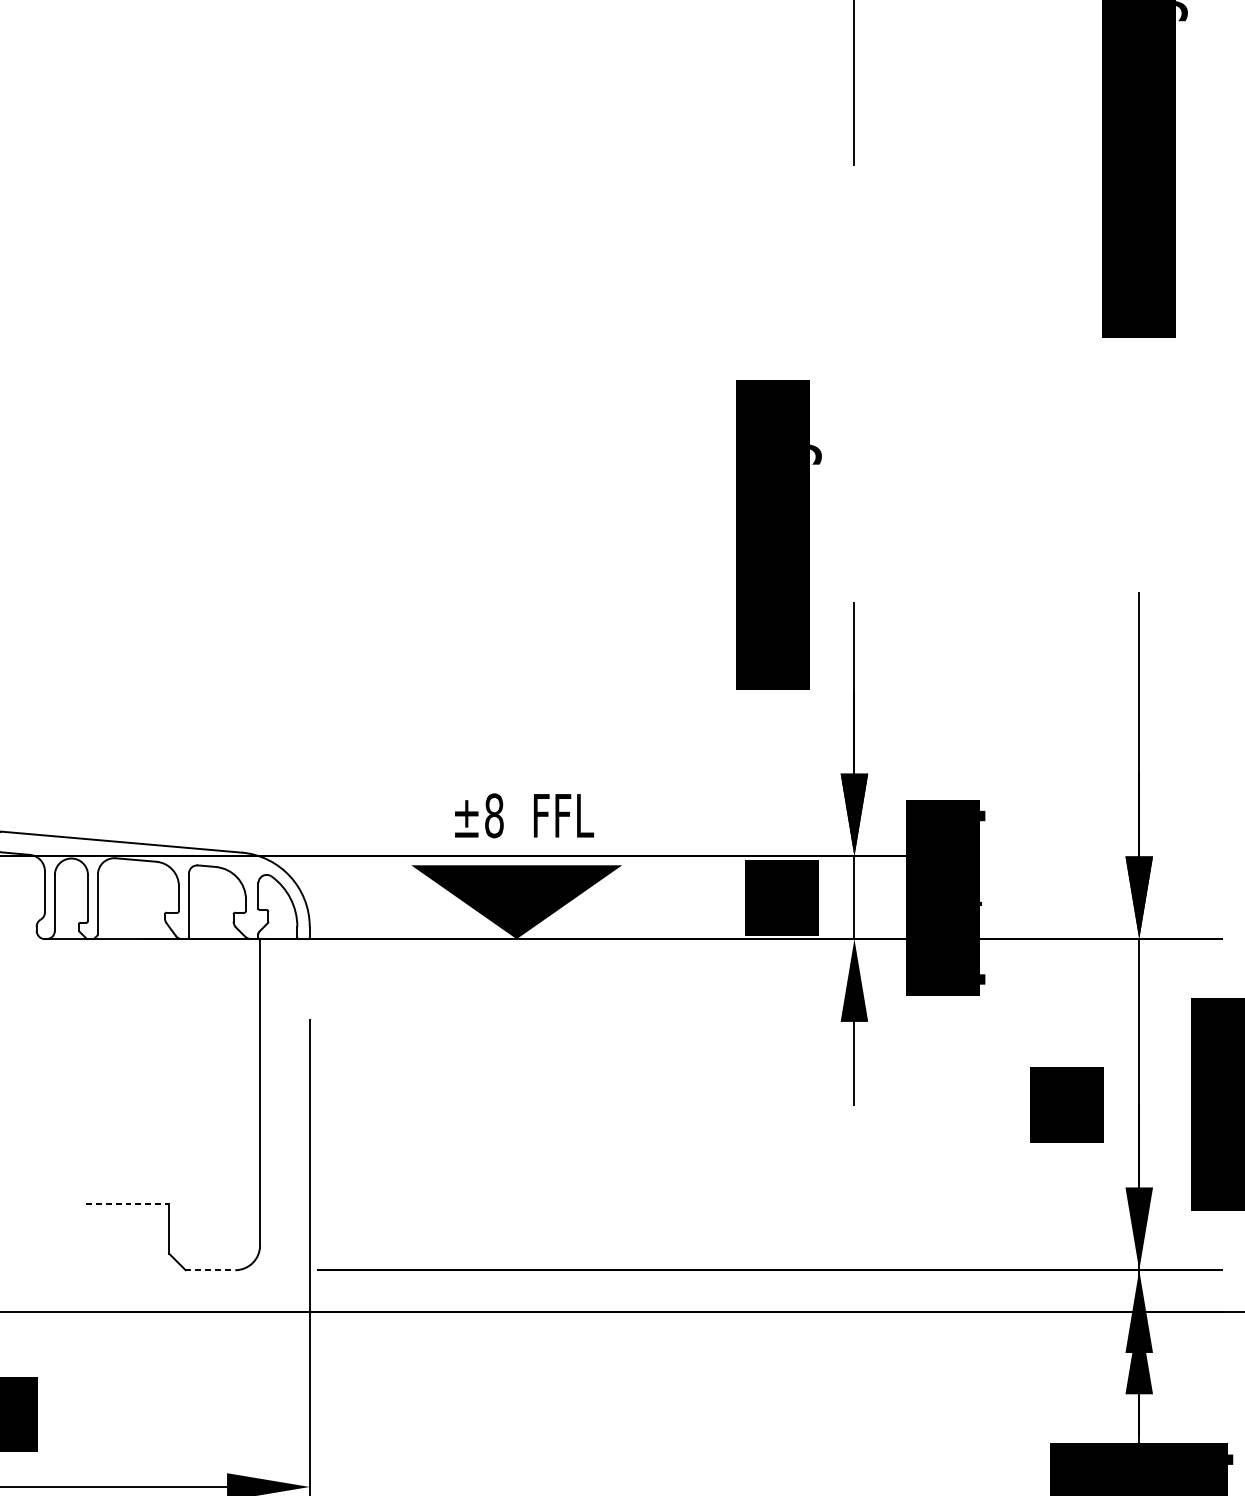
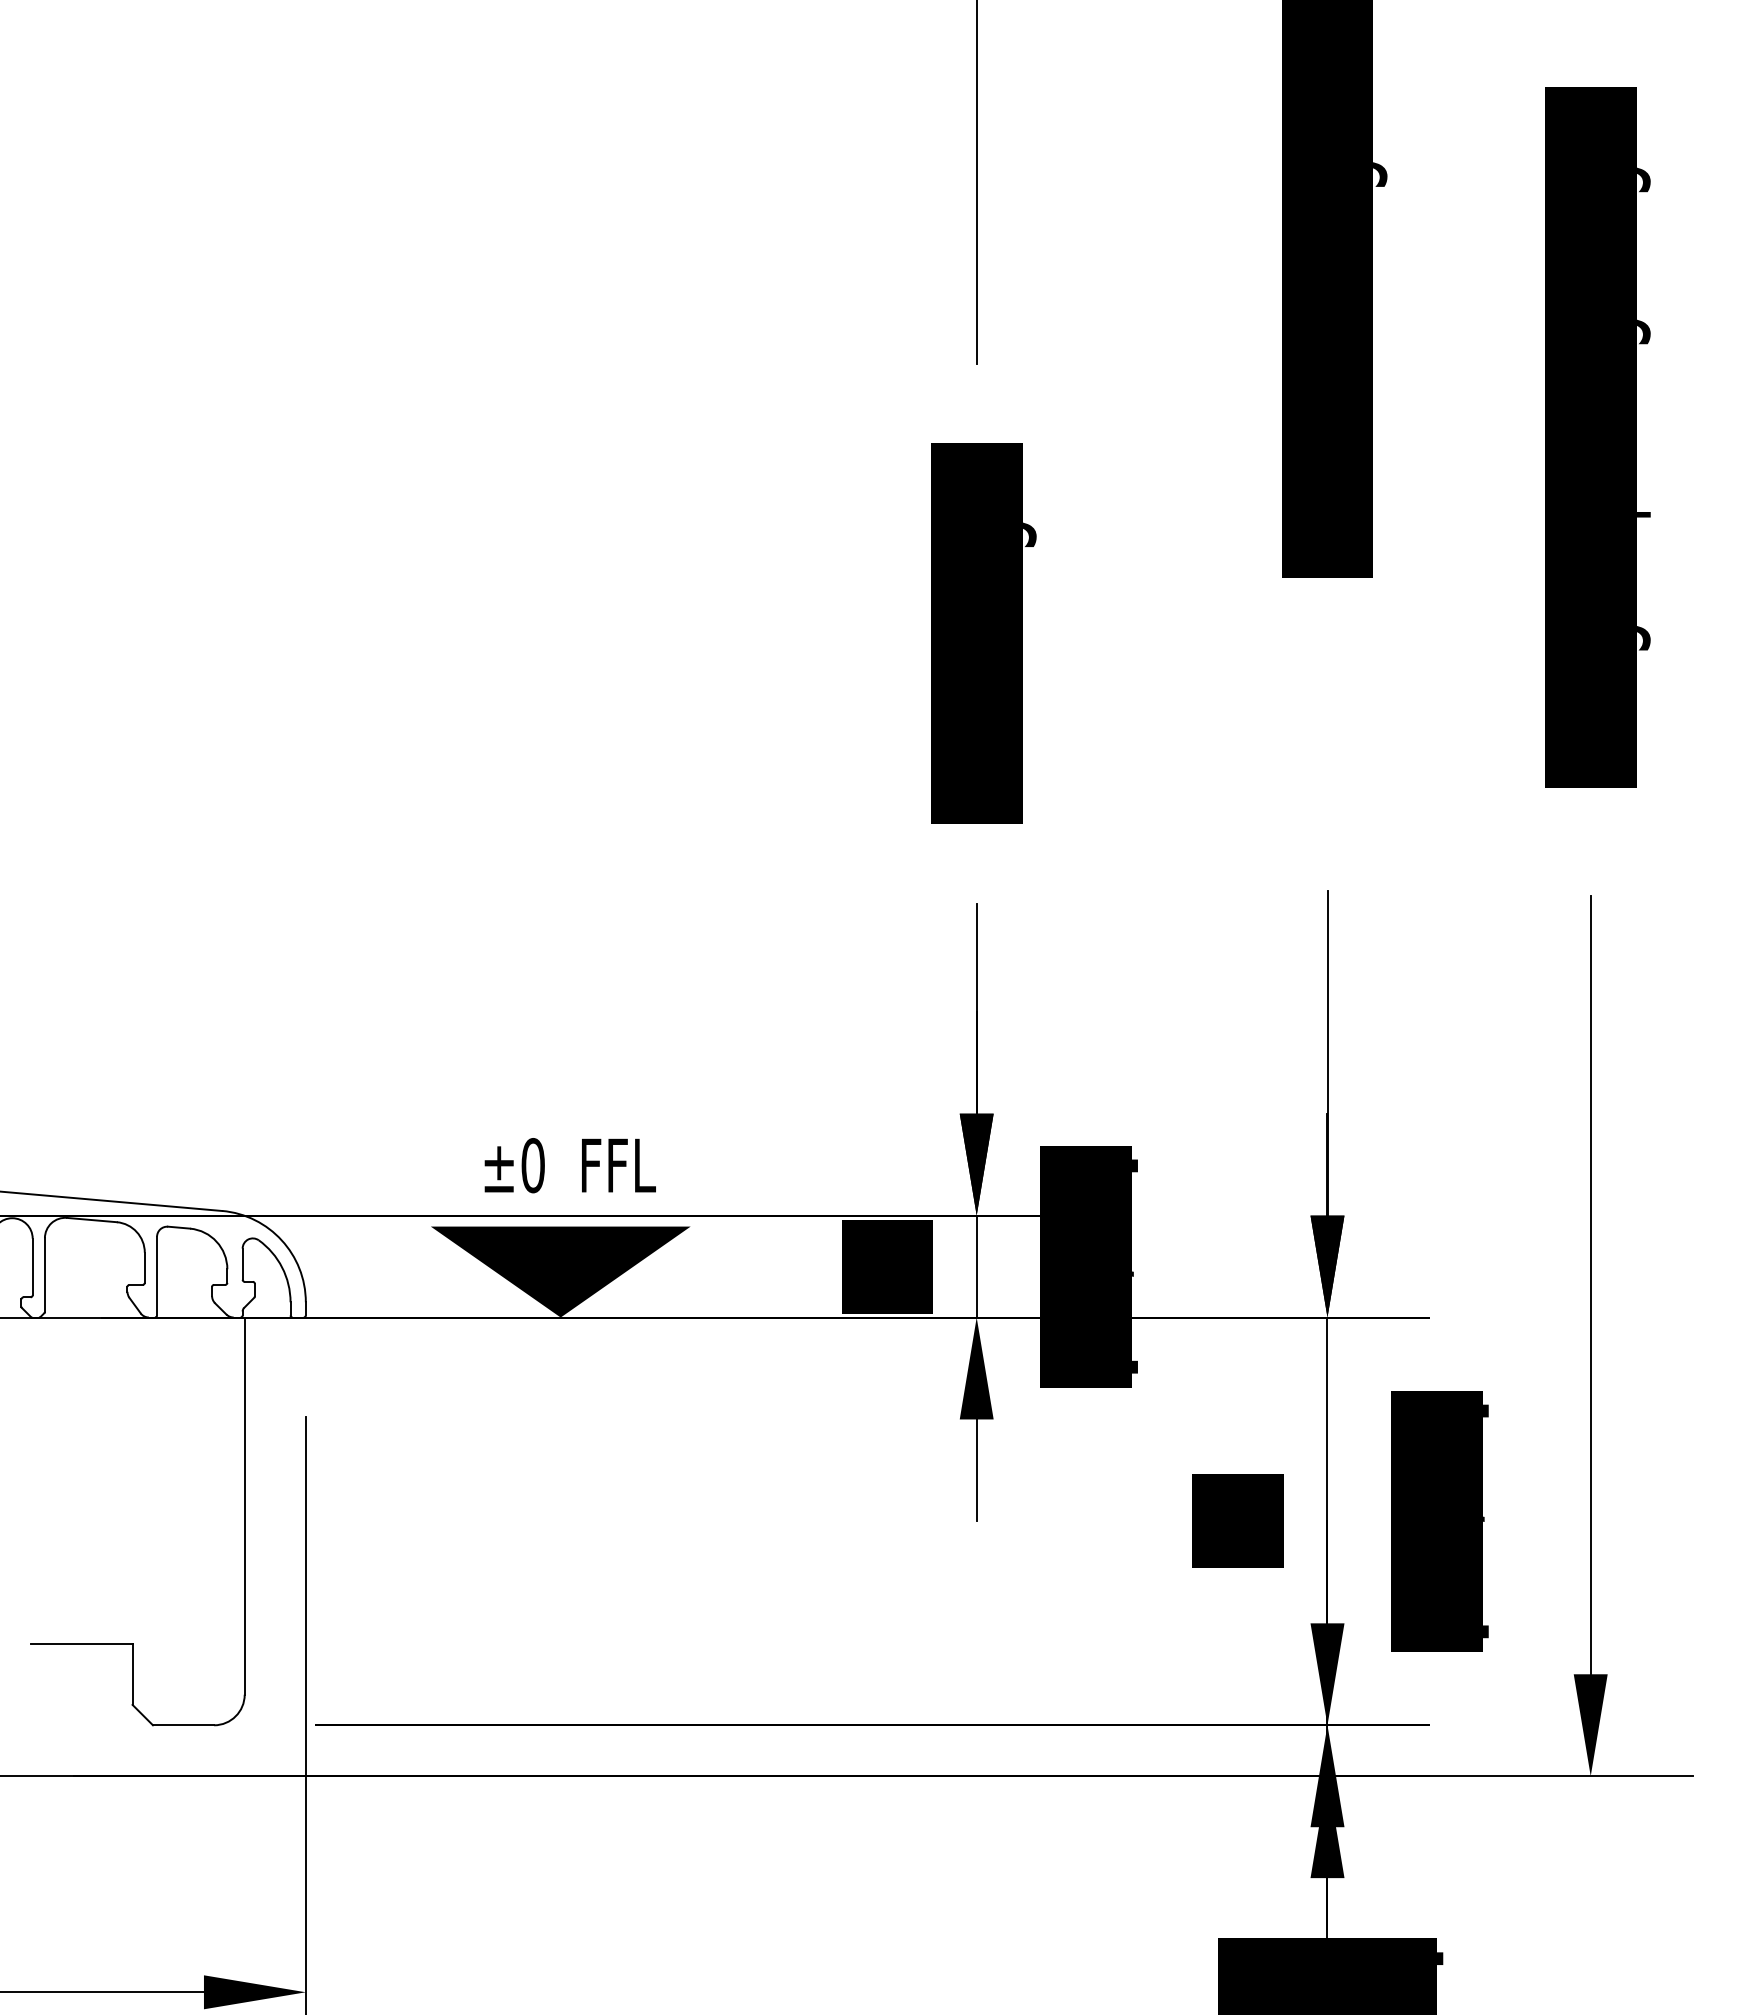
text: (778, 534) -> (983, 633), moved
text: (493, 815) -> (532, 1165), ±8 -> ±0
line: (127, 1203) -> (81, 1643), dashed -> solid
line: (210, 1270) -> (183, 1725), dashed -> solid

